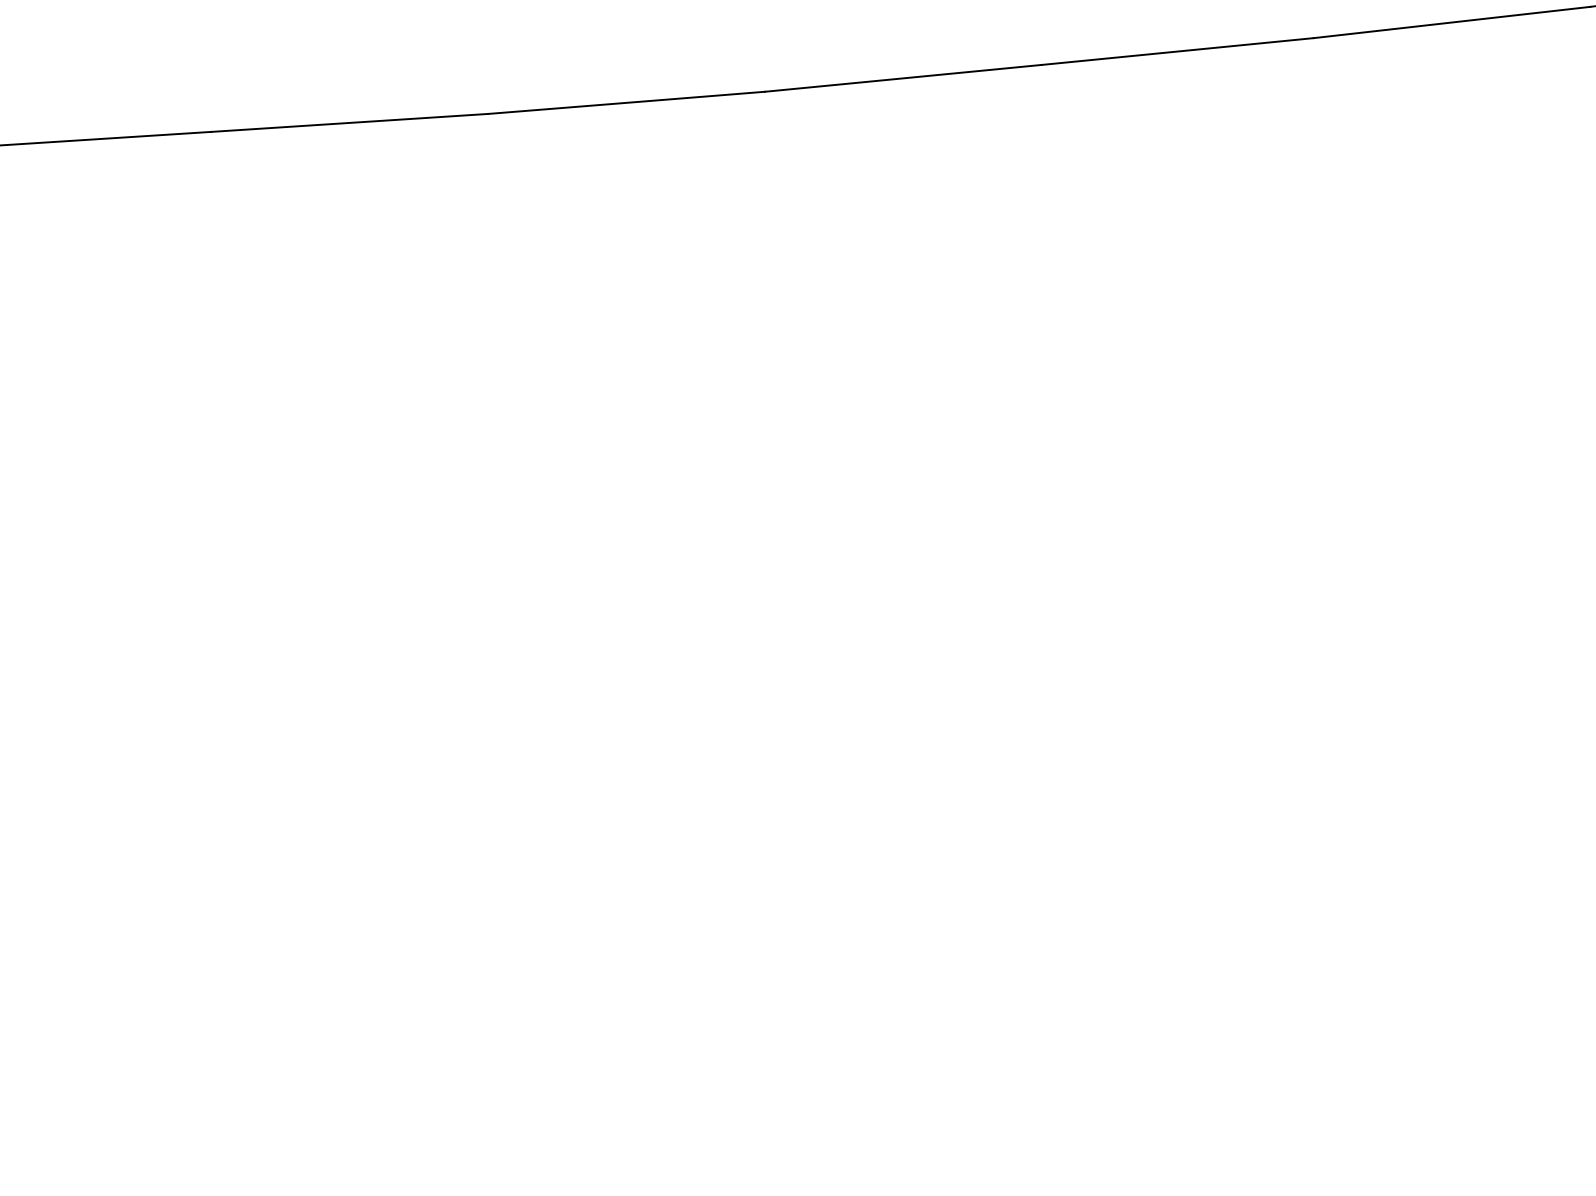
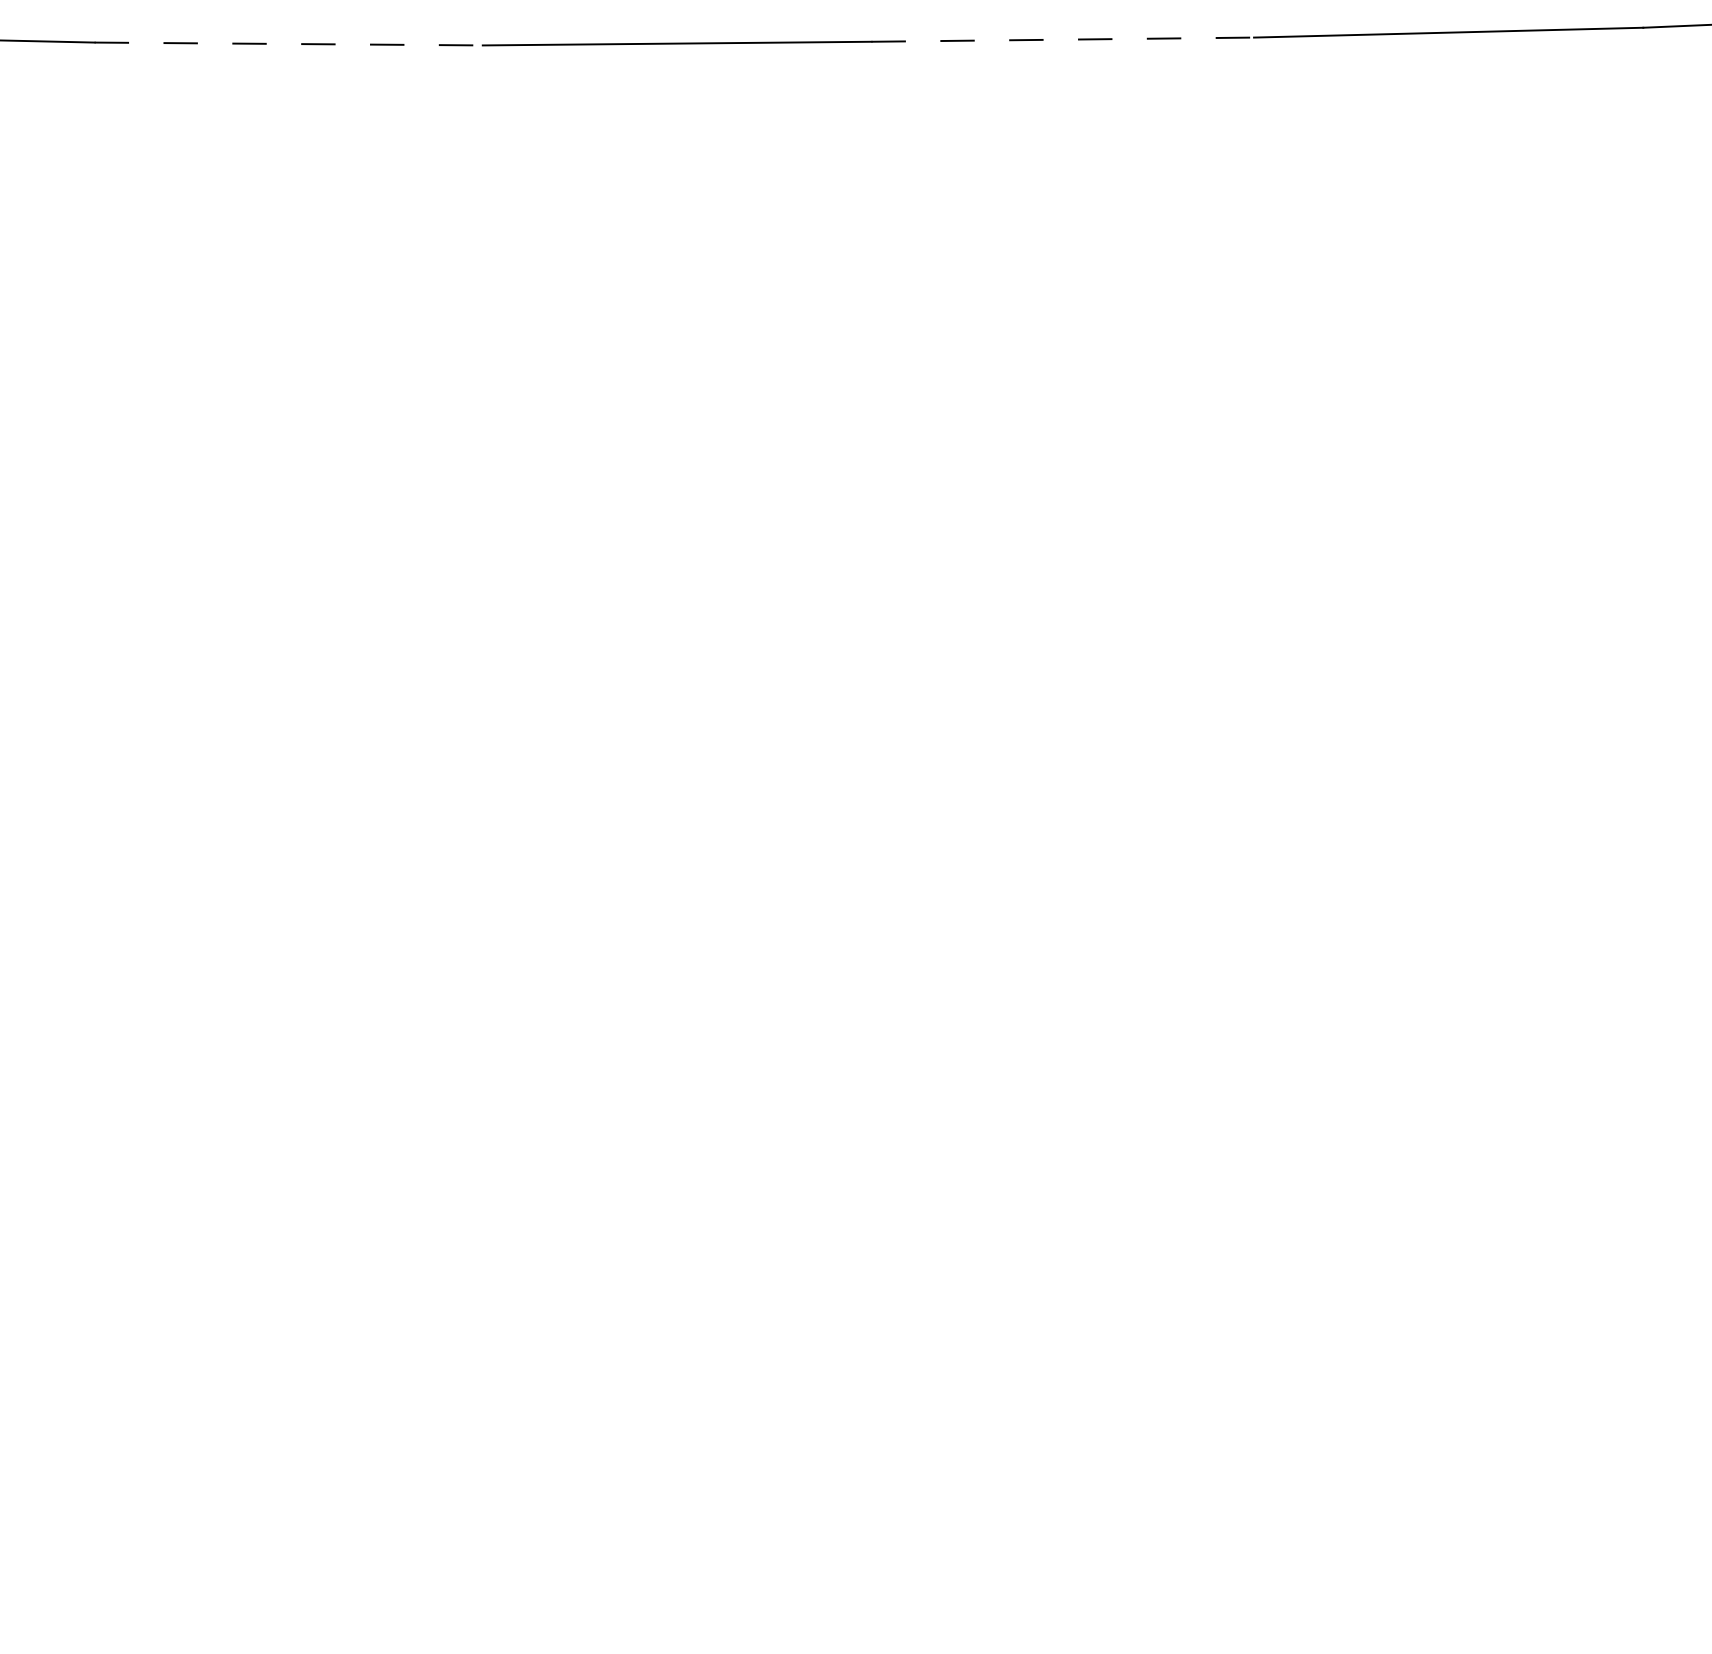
line: (1177, 51) -> (1062, 39), solid -> dashed
line: (626, 102) -> (288, 43), solid -> dashed

